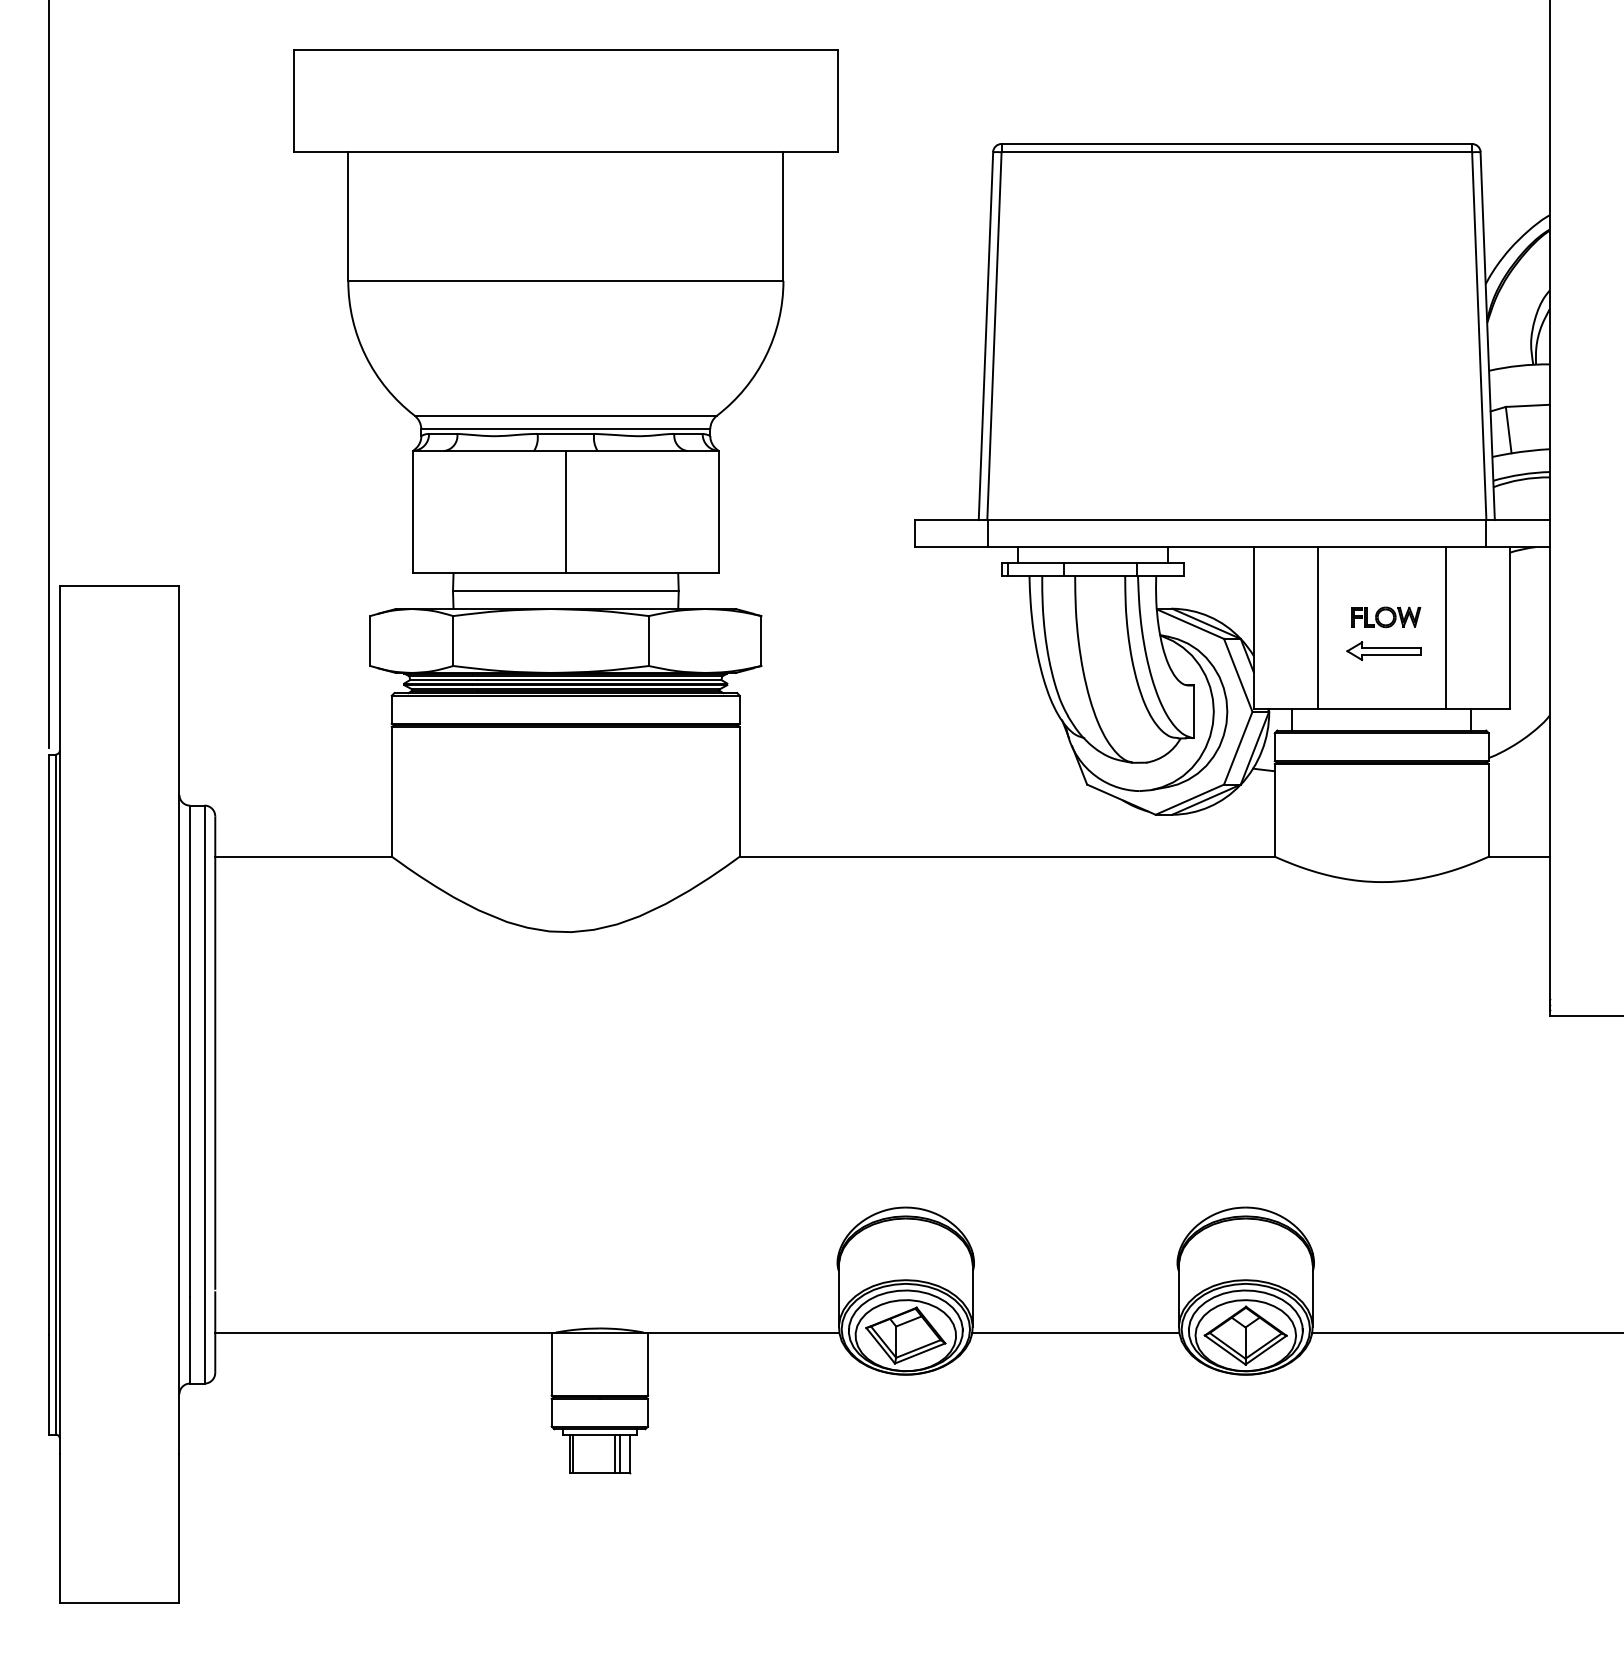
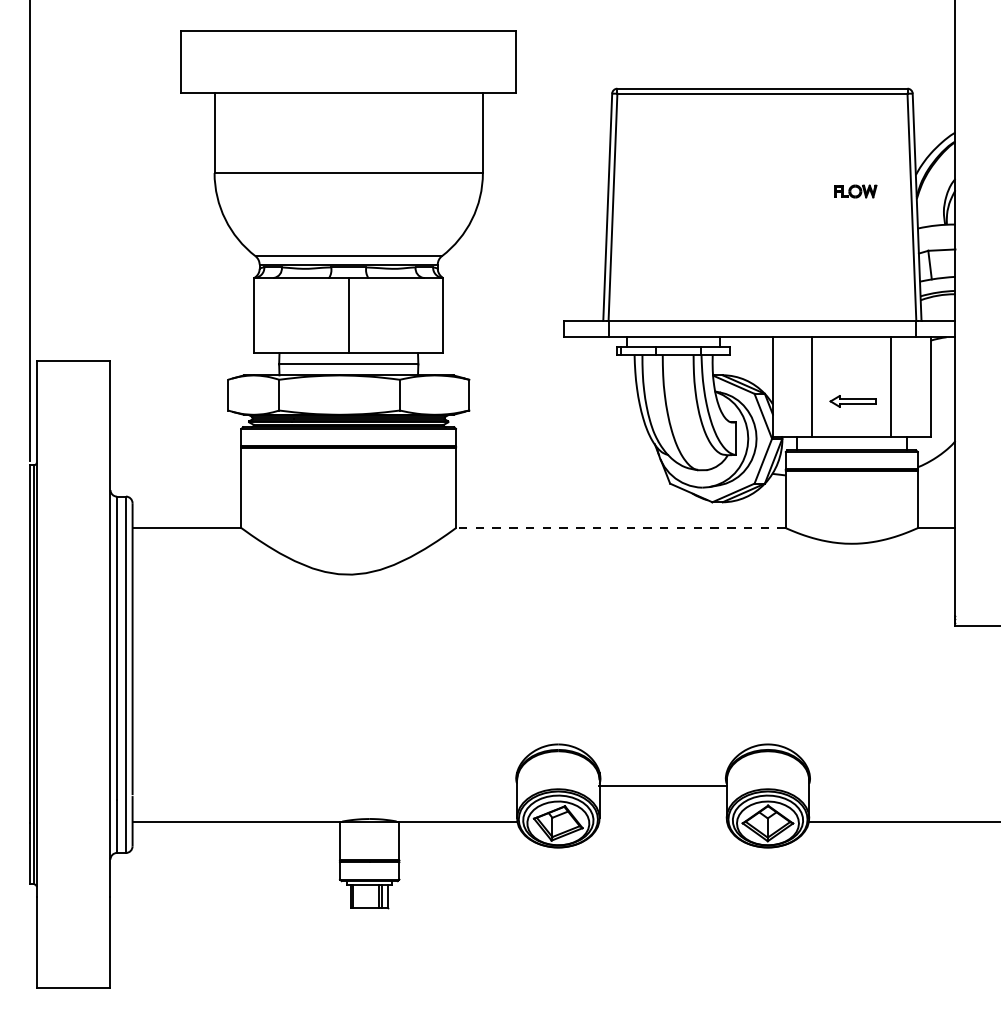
part: (1386, 617) -> (855, 191), moved
line: (1006, 857) -> (620, 528), solid -> dashed
line: (1074, 1332) -> (662, 785), moved

